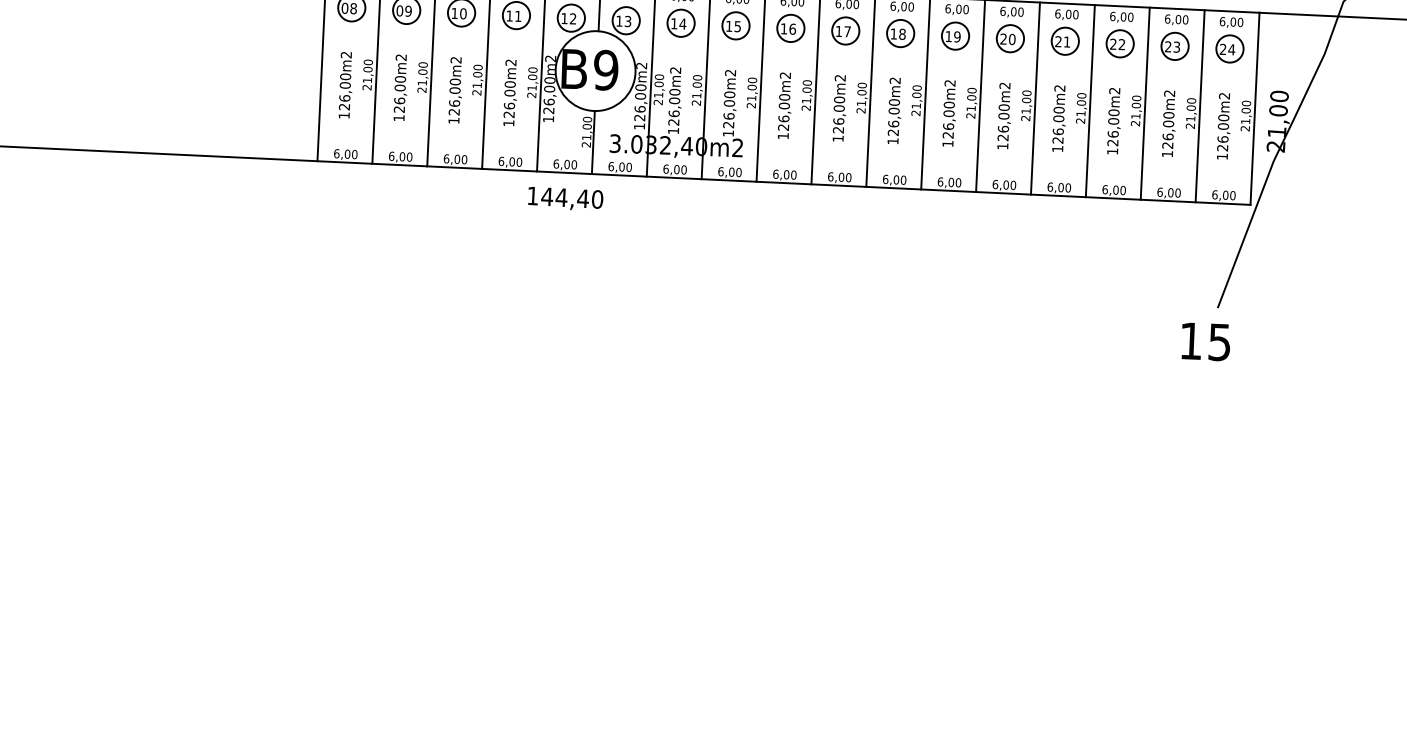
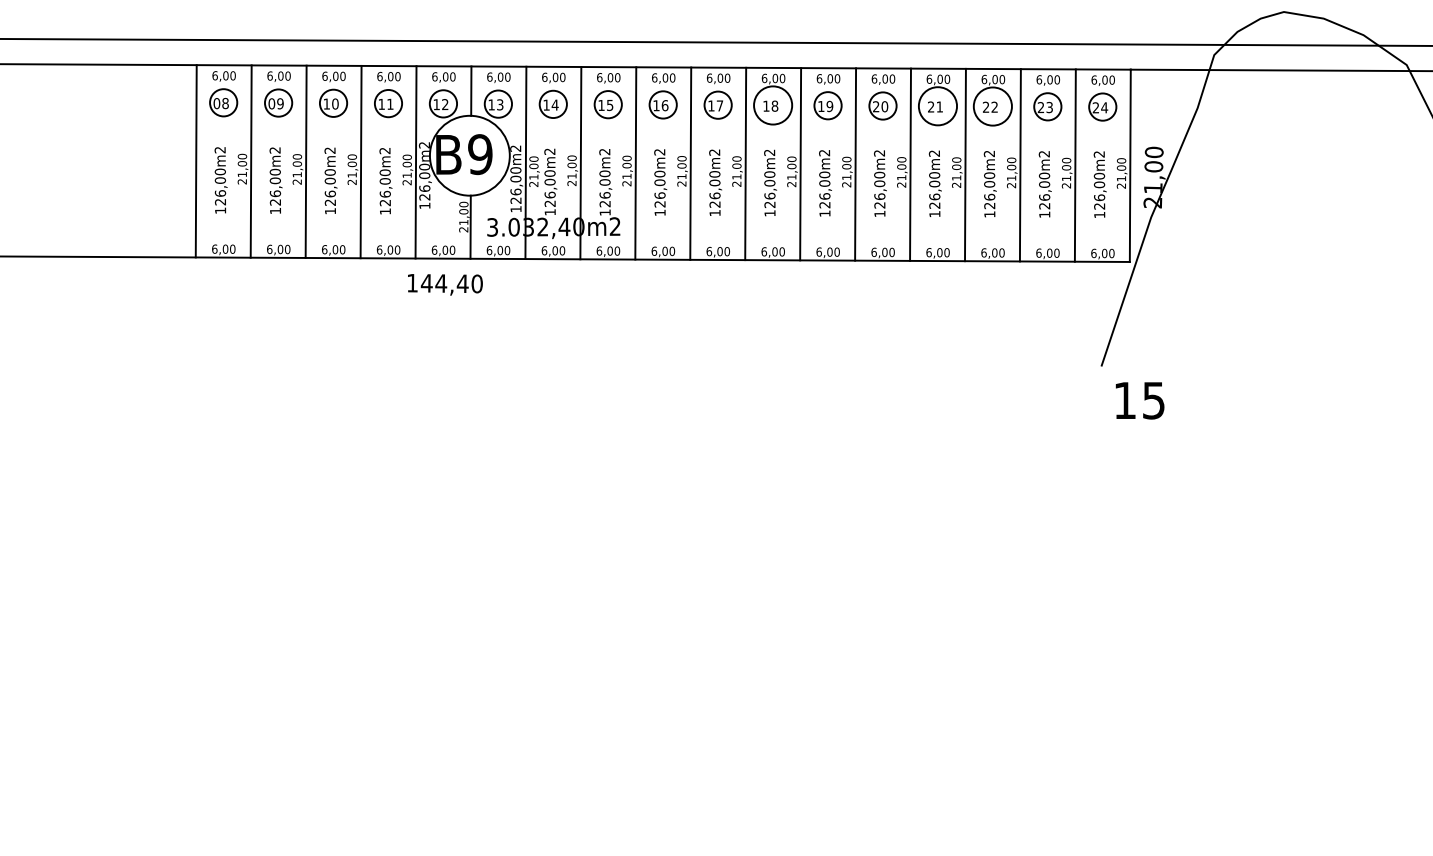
circle: (900, 33) -> (772, 105), size x1.4
circle: (1064, 40) -> (937, 105), size x1.4
circle: (1119, 43) -> (992, 106), size x1.4
text: (1205, 341) -> (1139, 400), moved

